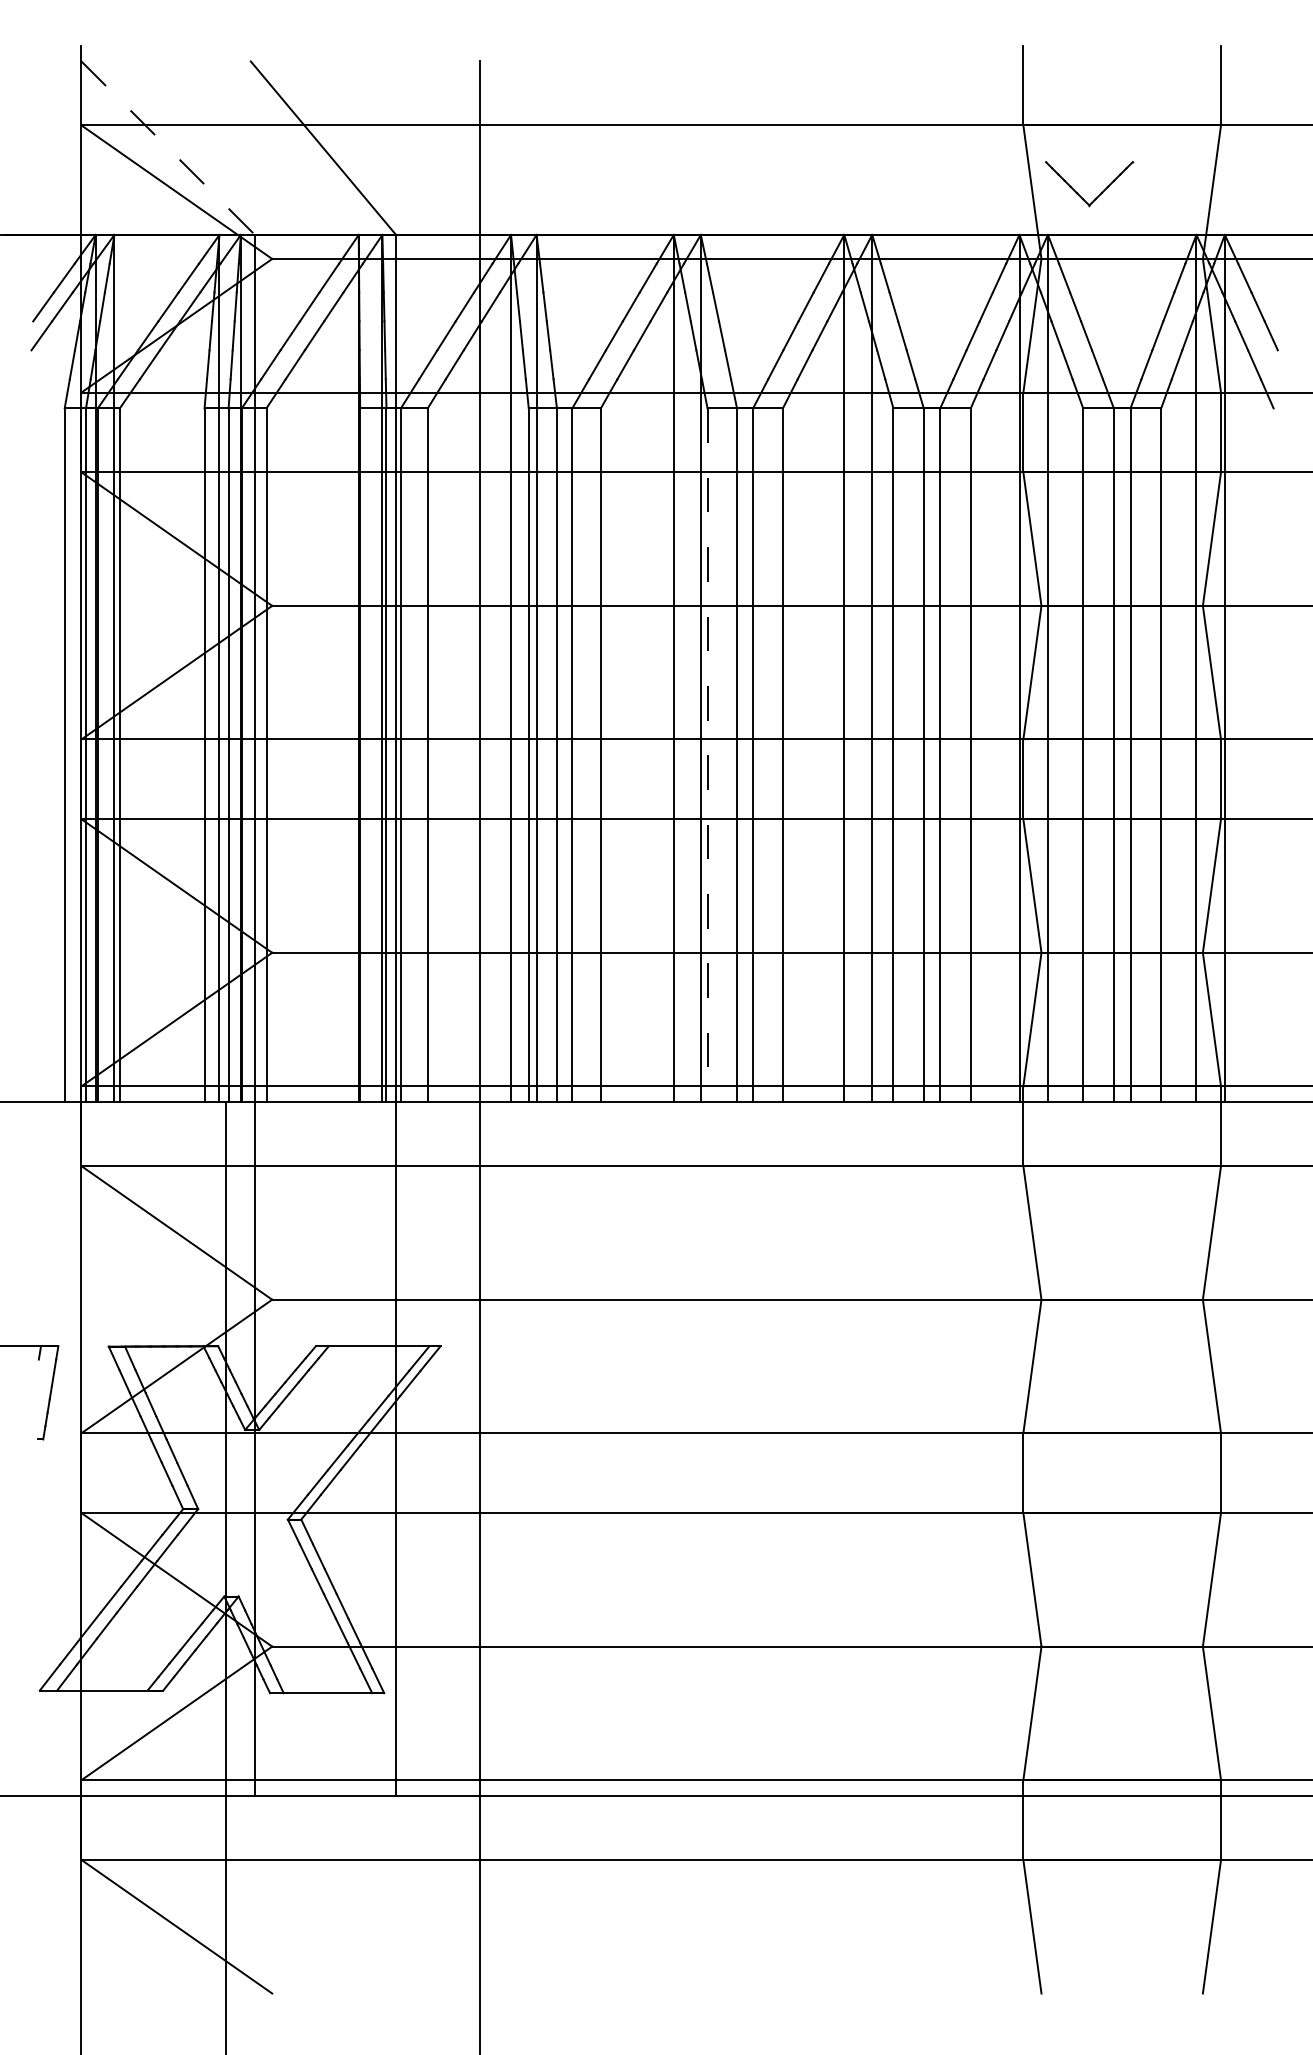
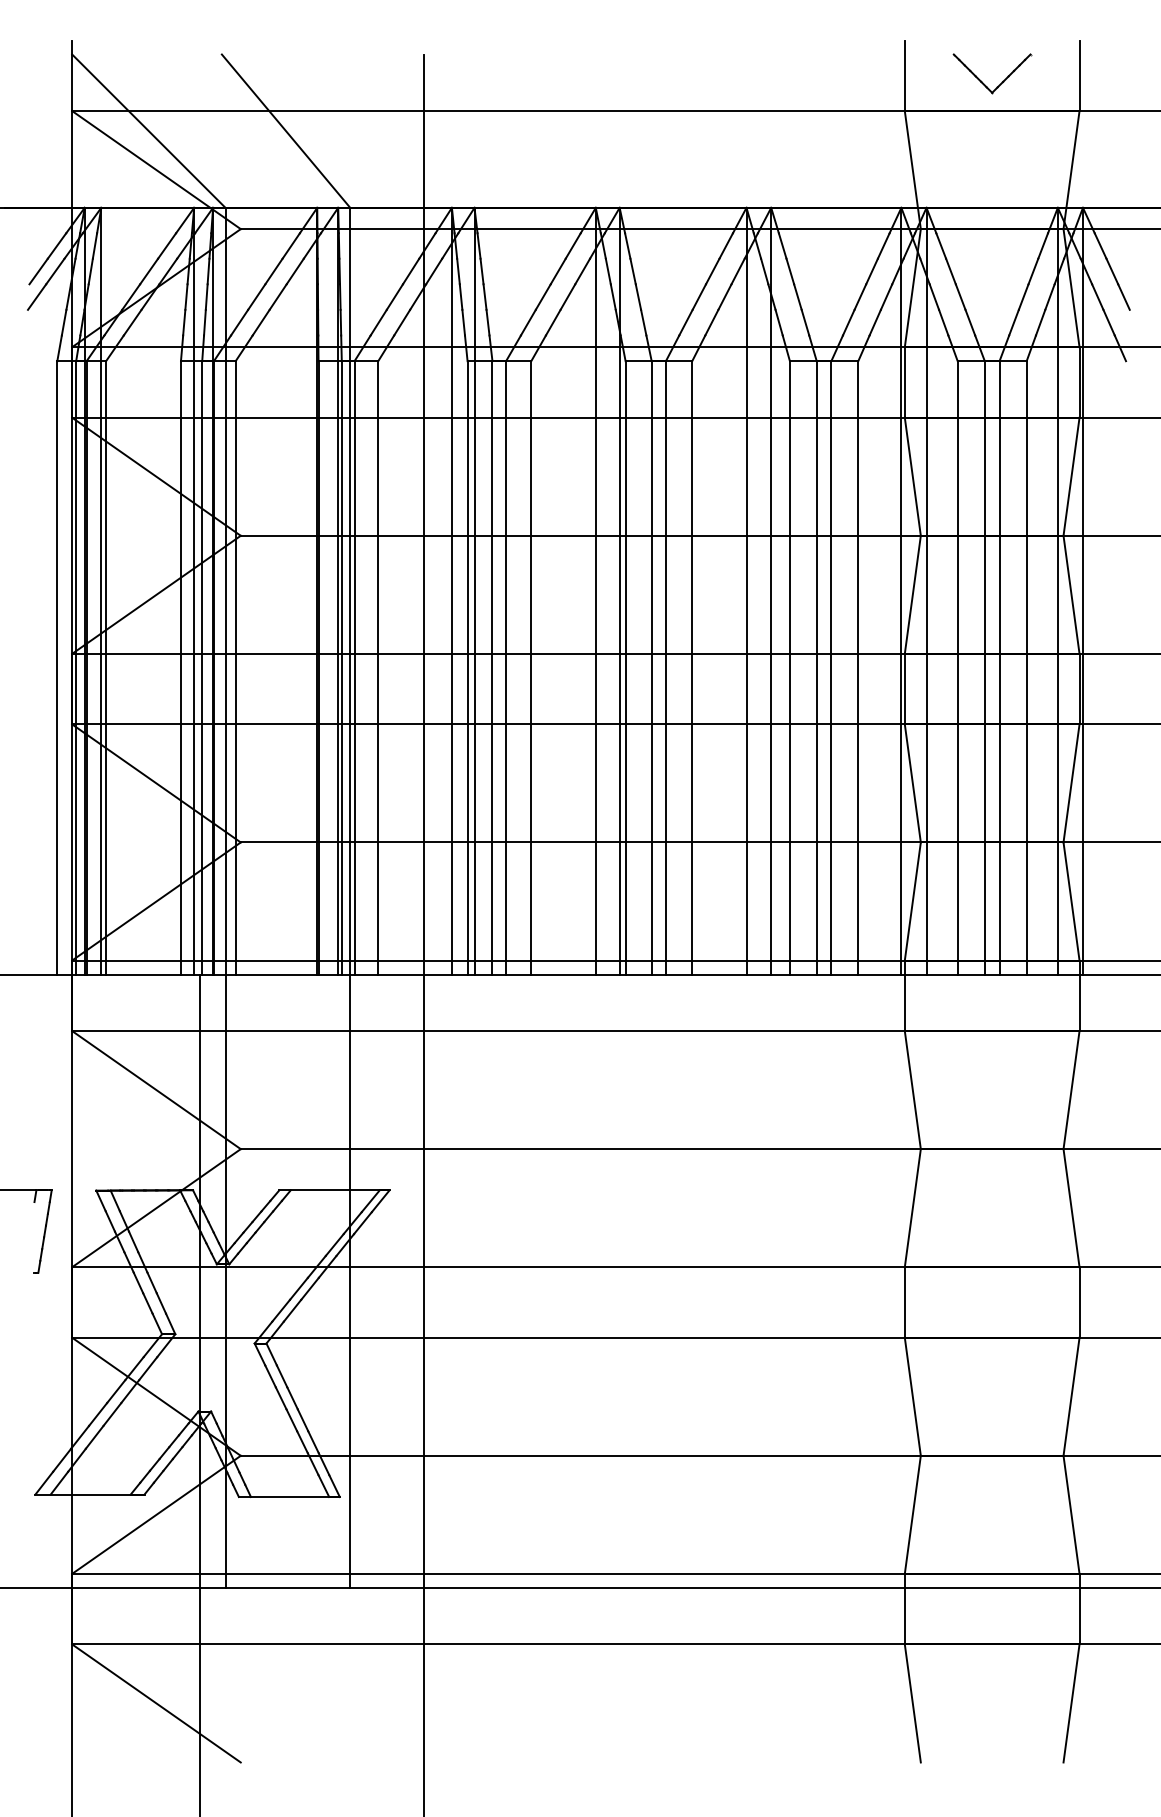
line: (168, 148) -> (149, 131), dashed -> solid
part: (1079, 193) -> (983, 82), moved
line: (707, 754) -> (625, 667), dashed -> solid

